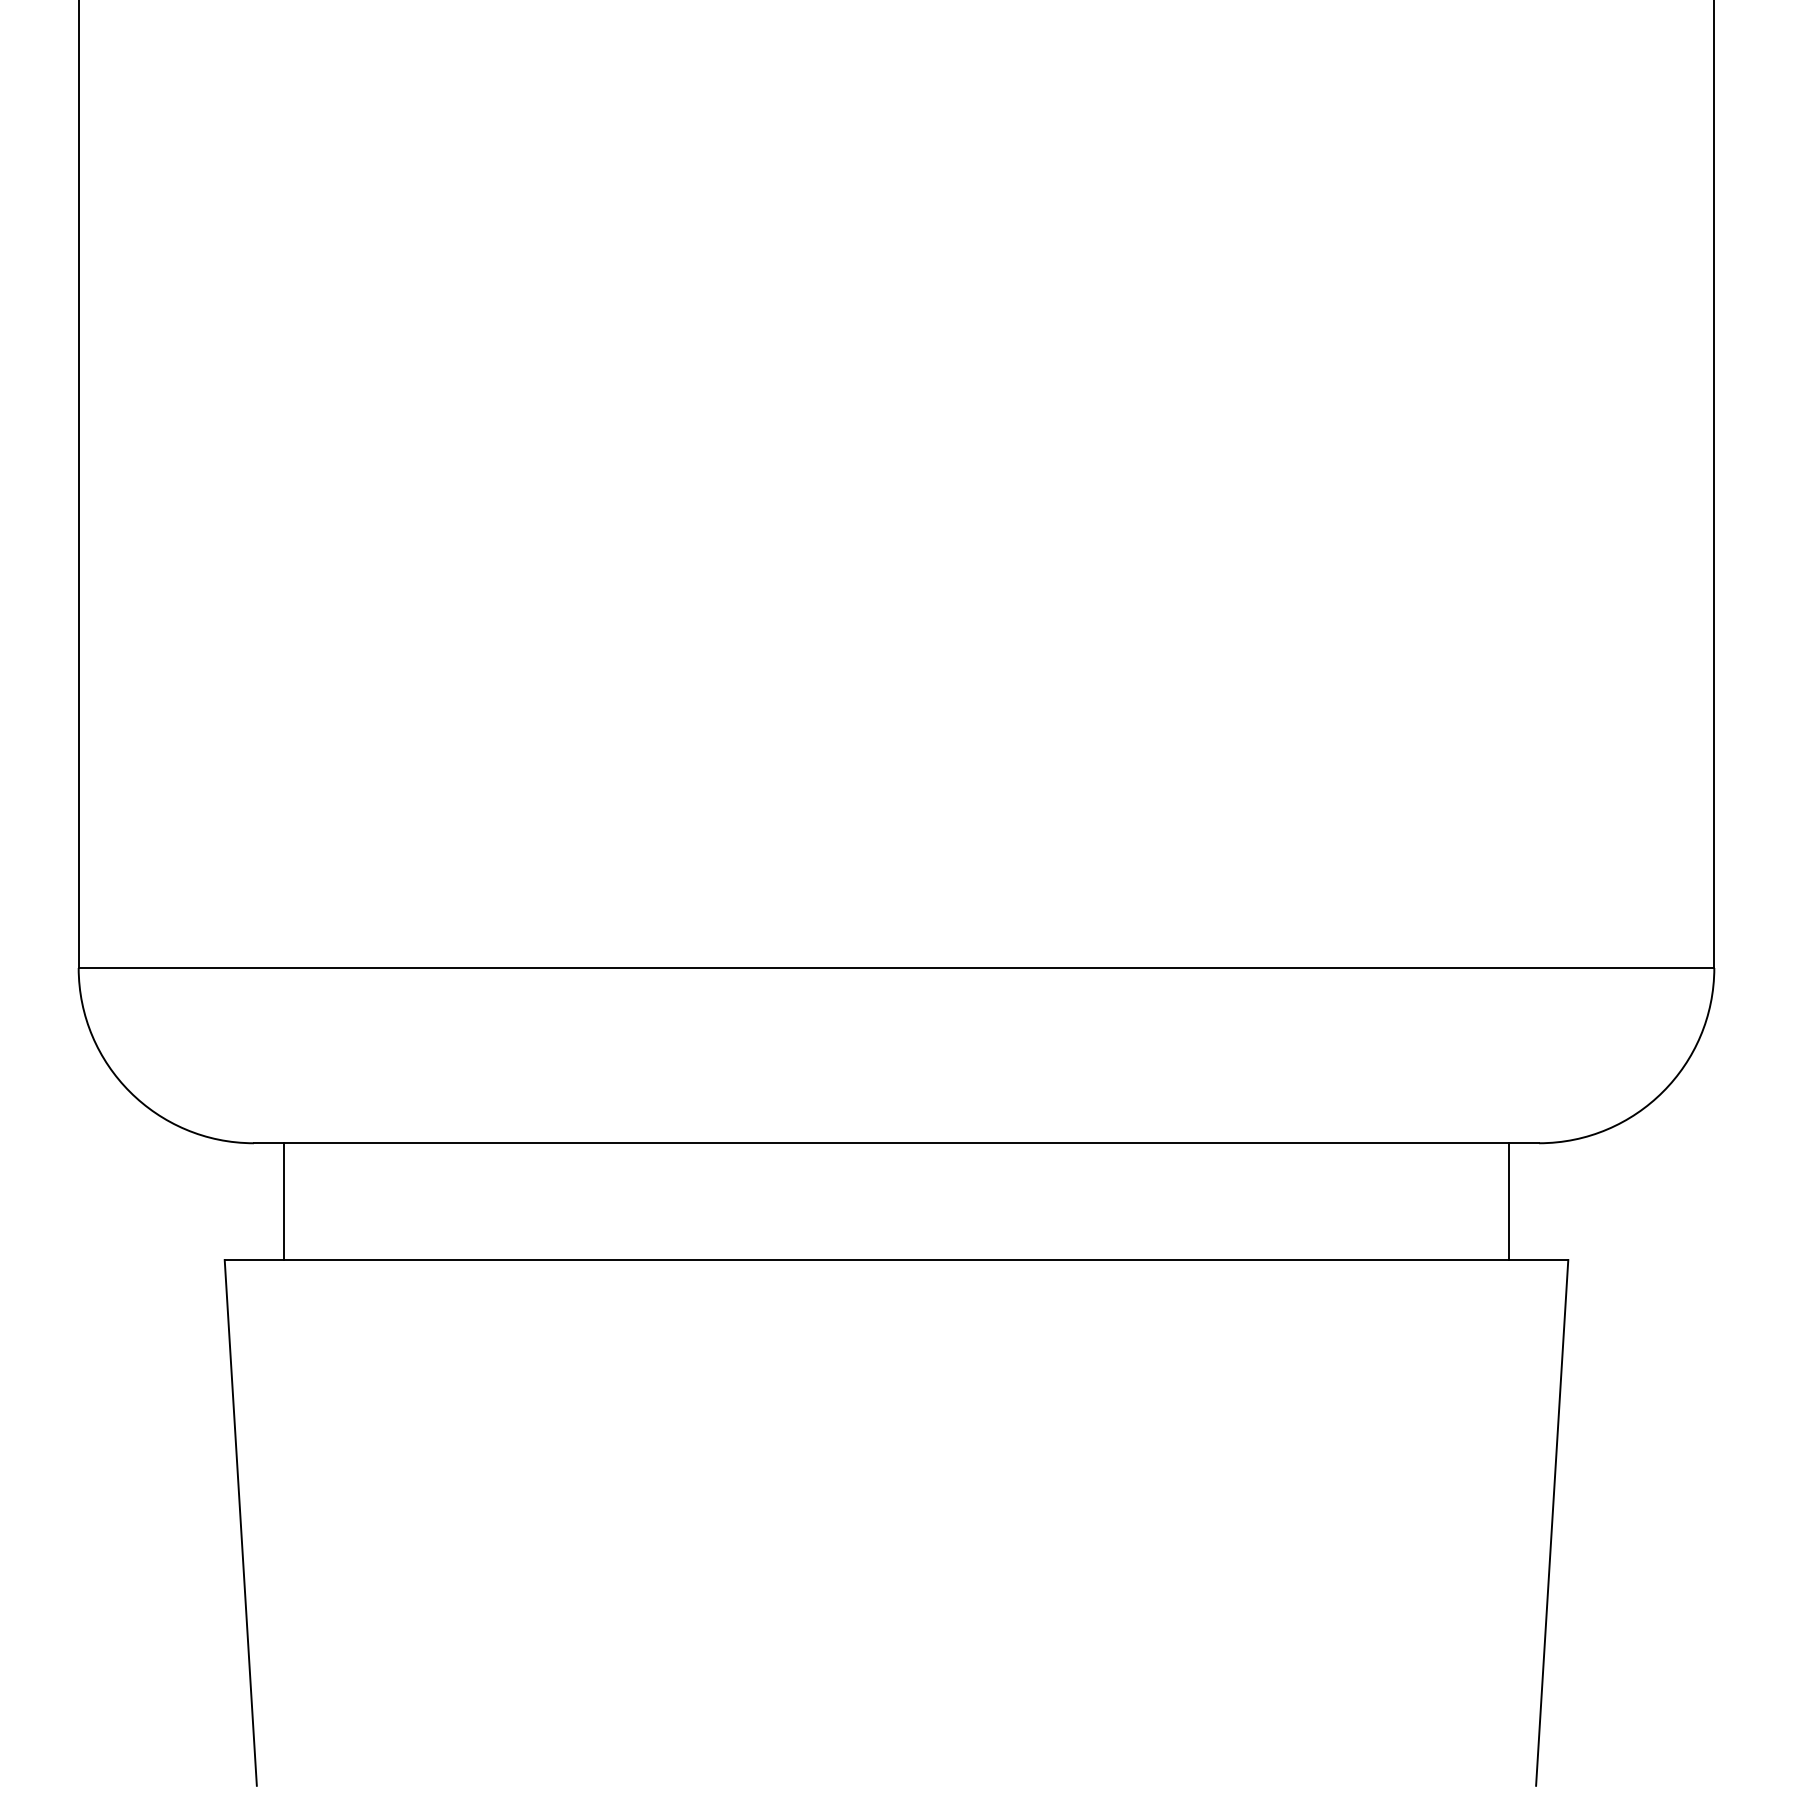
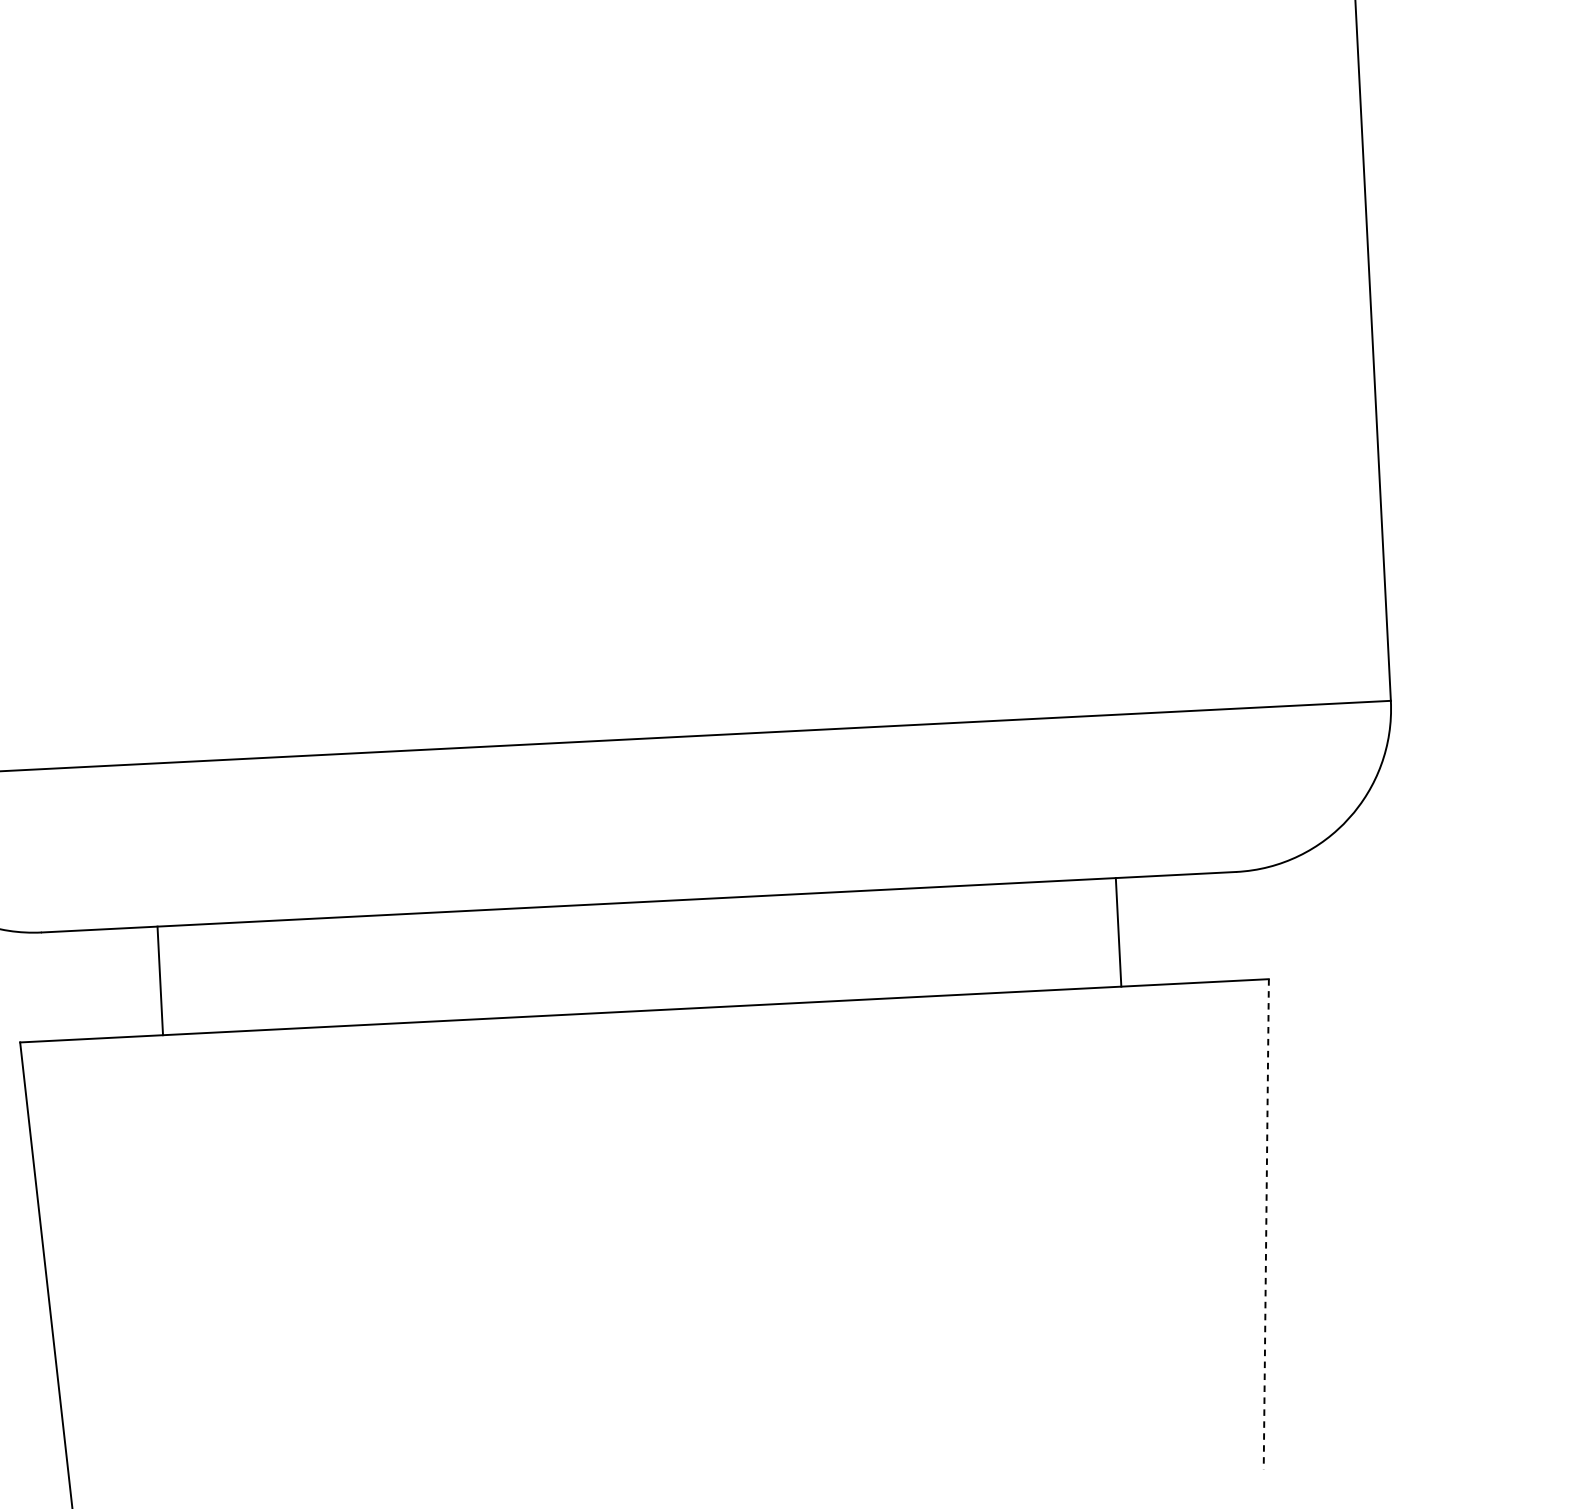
line: (284, 1201) -> (160, 980), moved
line: (1508, 1201) -> (1118, 932), moved
line: (1552, 1523) -> (1266, 1224), solid -> dashed

